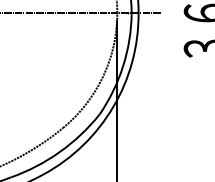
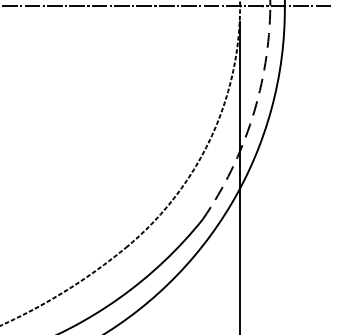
arc: (123, 66) -> (253, 118), solid -> dashed

